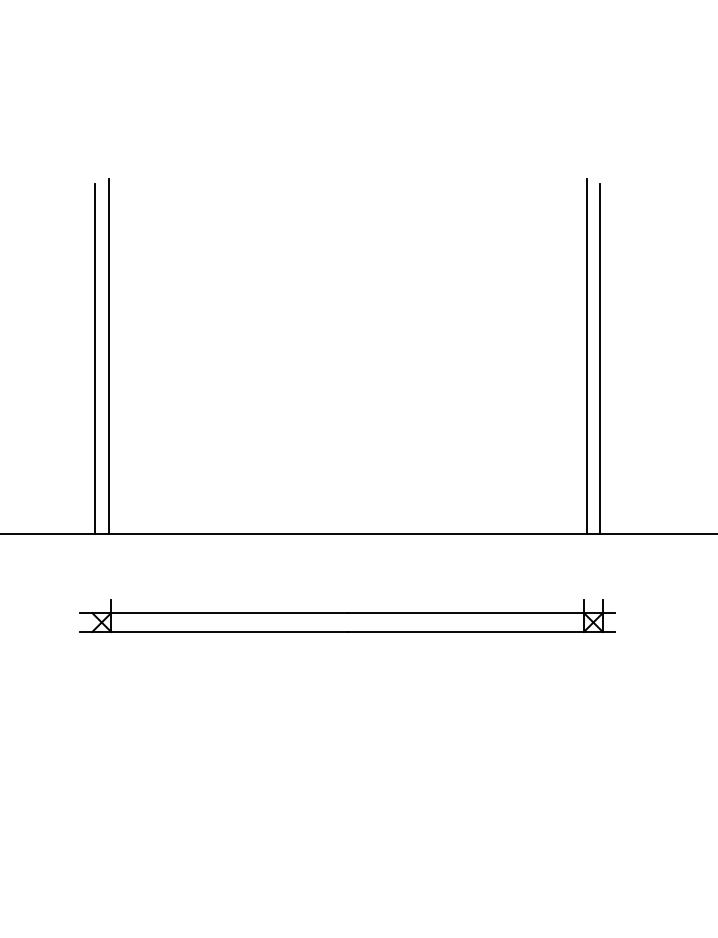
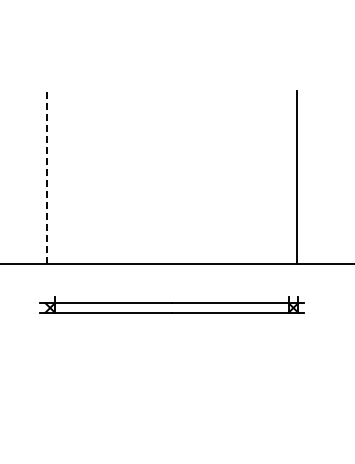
line: (108, 356) -> (53, 176), removed
line: (587, 356) -> (290, 176), removed
line: (94, 358) -> (46, 177), solid -> dashed

